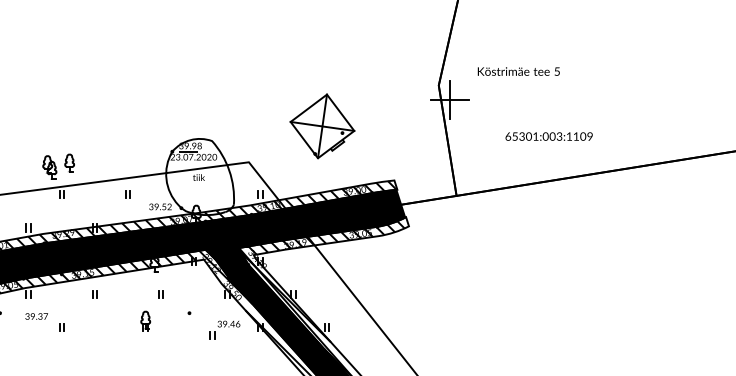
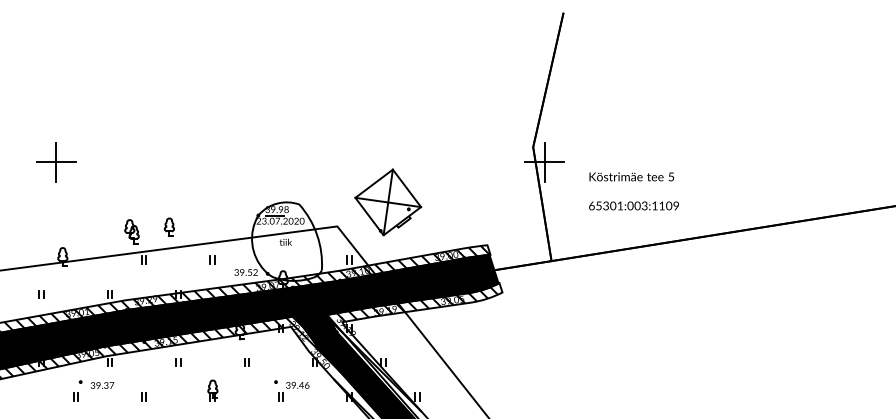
text: (518, 71) -> (631, 176), moved
part: (322, 126) -> (388, 202), moved
text: (548, 136) -> (633, 205), moved
part: (69, 162) -> (169, 226), moved
text: (36, 316) -> (102, 385), moved
part: (145, 321) -> (212, 390), moved
part: (224, 330) -> (293, 391), moved

